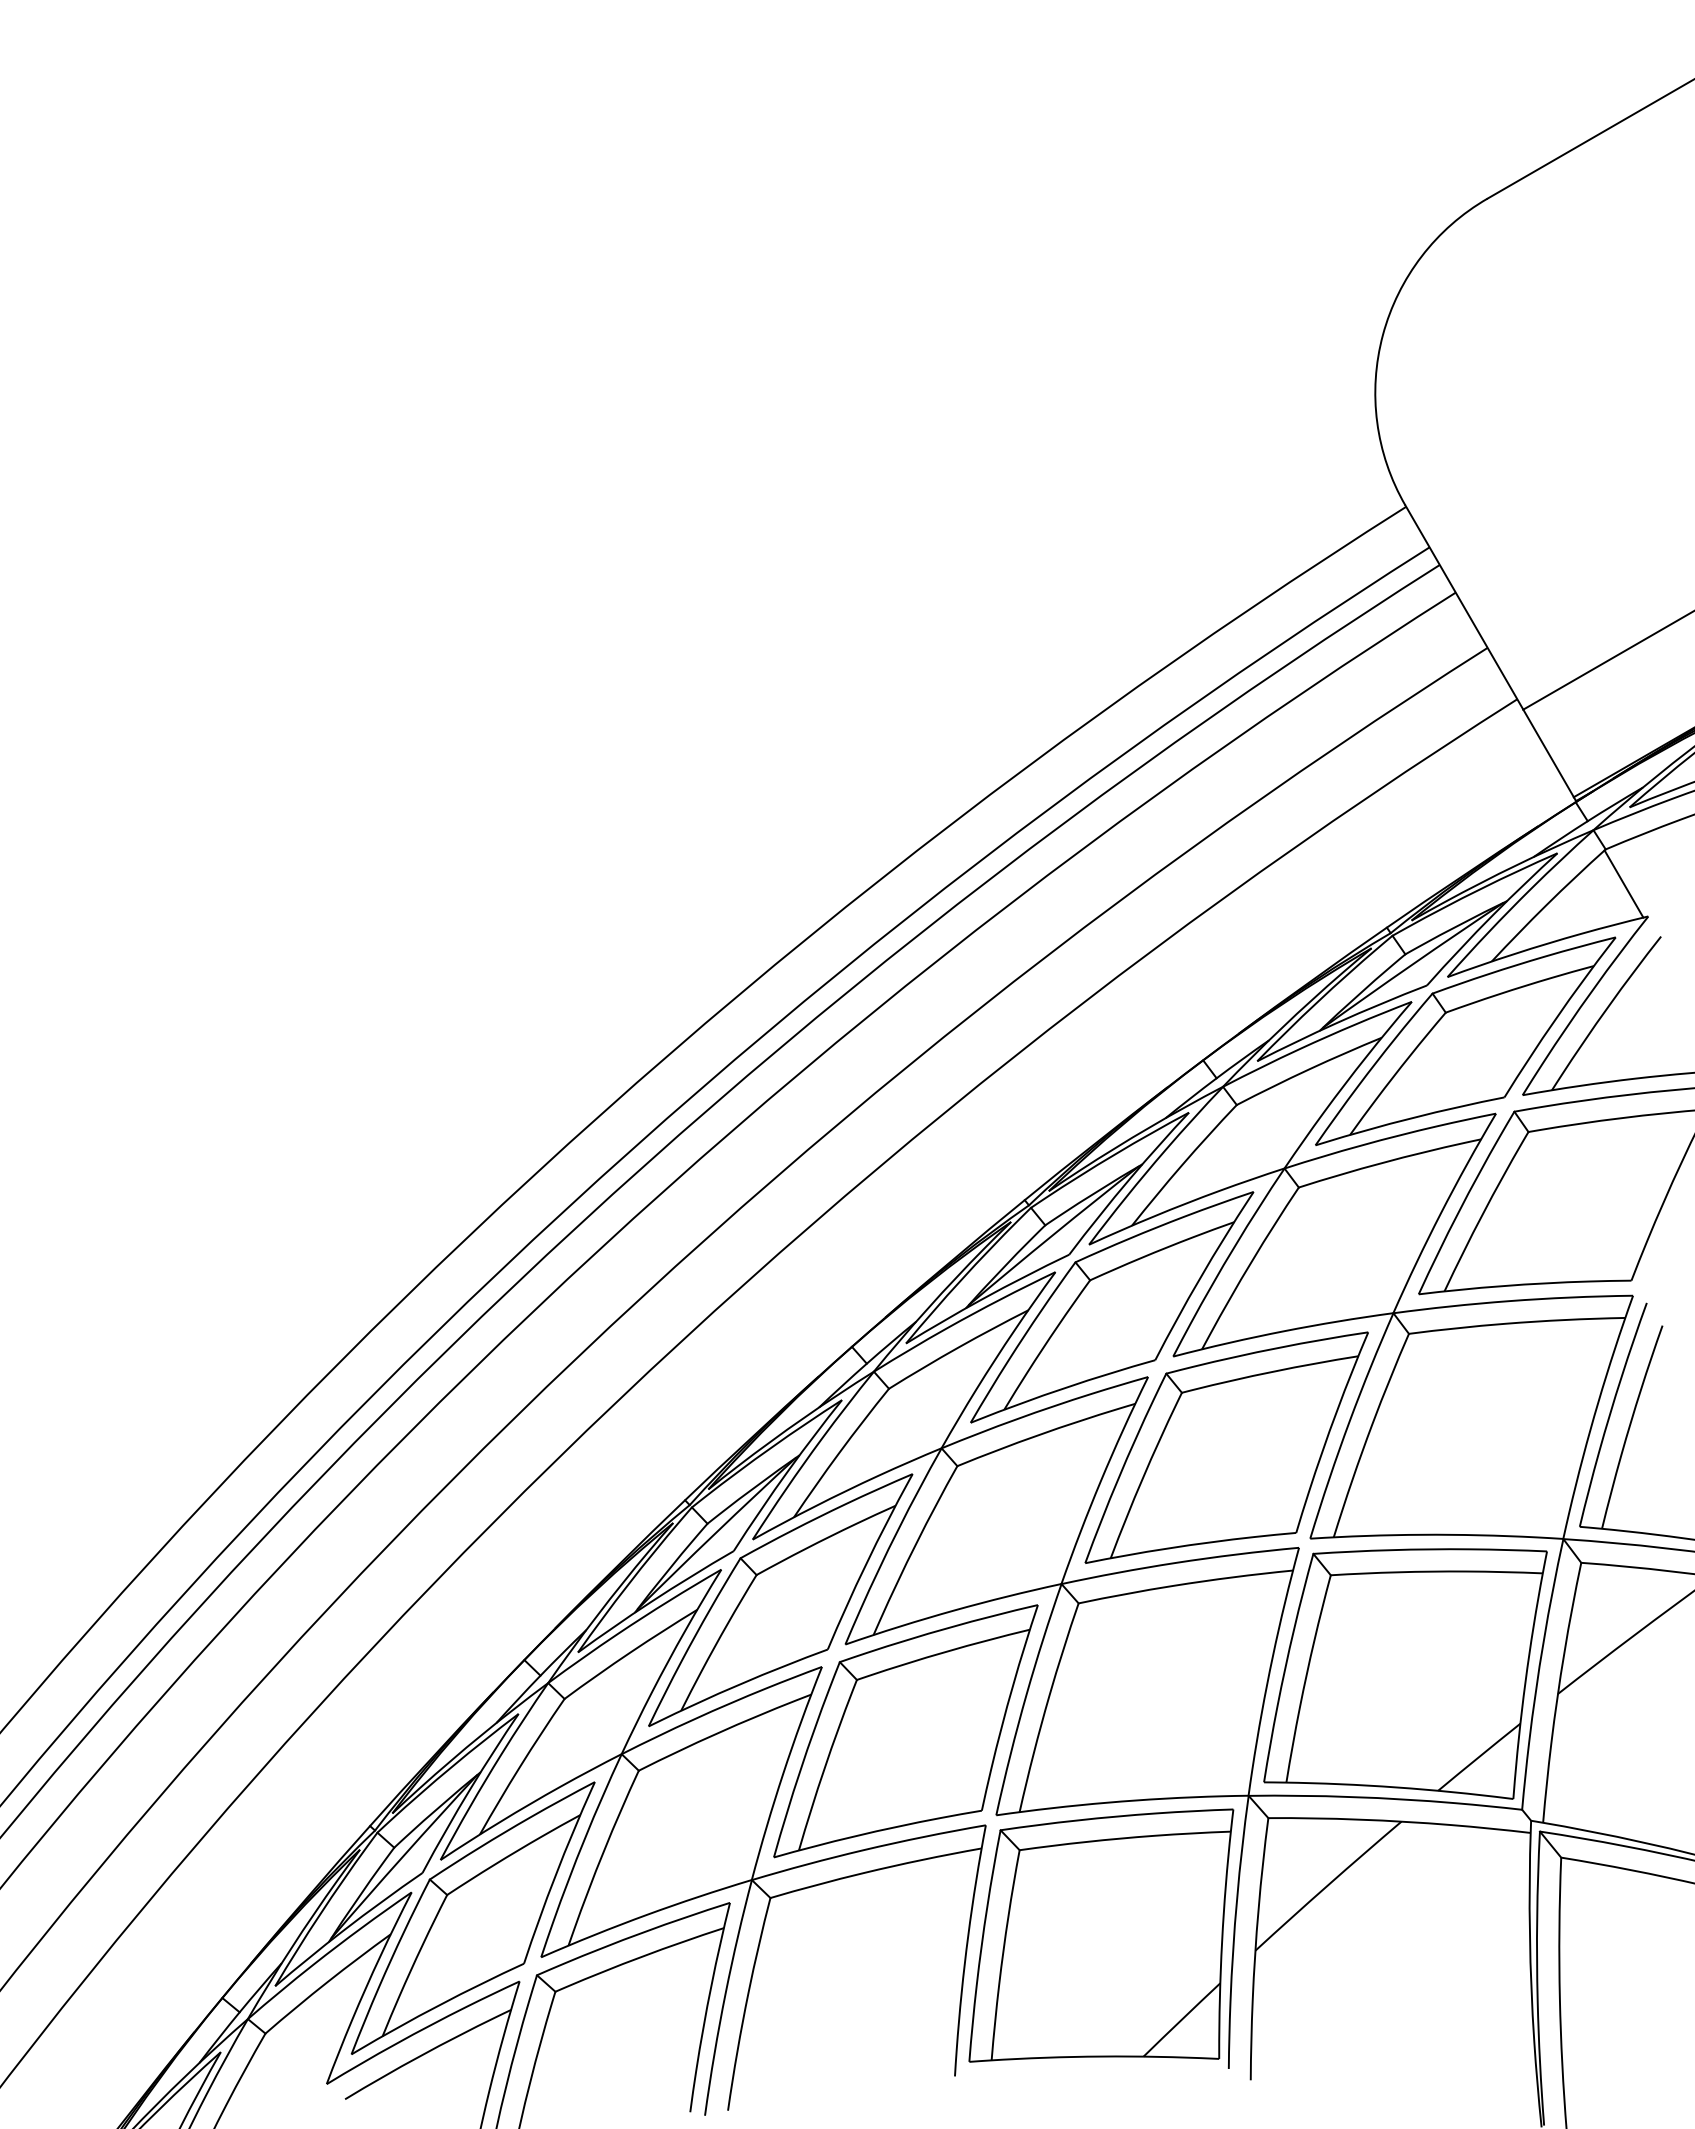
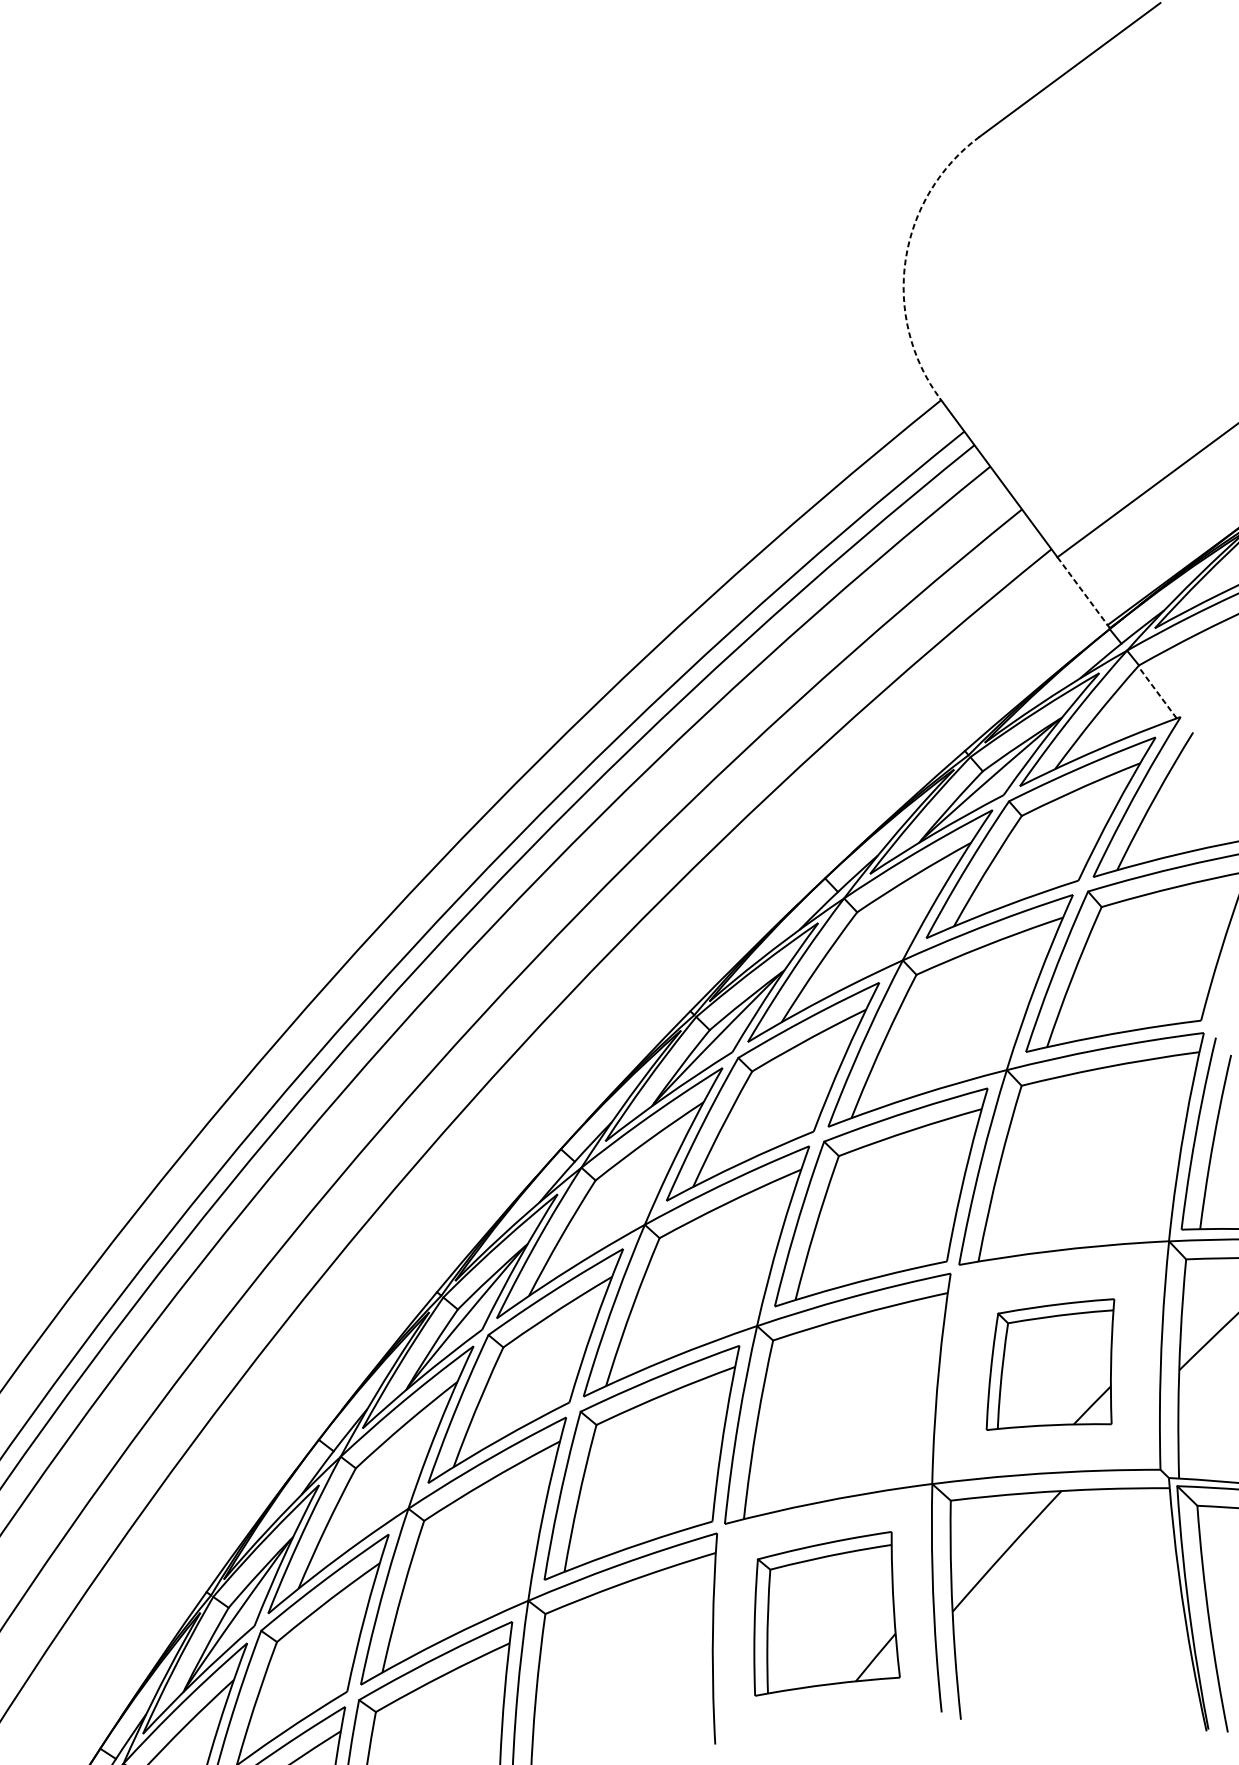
arc: (1382, 334) -> (905, 259), solid -> dashed
line: (1548, 753) -> (1082, 591), solid -> dashed
line: (1623, 884) -> (1157, 692), solid -> dashed
part: (1405, 1673) -> (1050, 1367), size x0.6
part: (1101, 1935) -> (823, 1613), size x0.7

